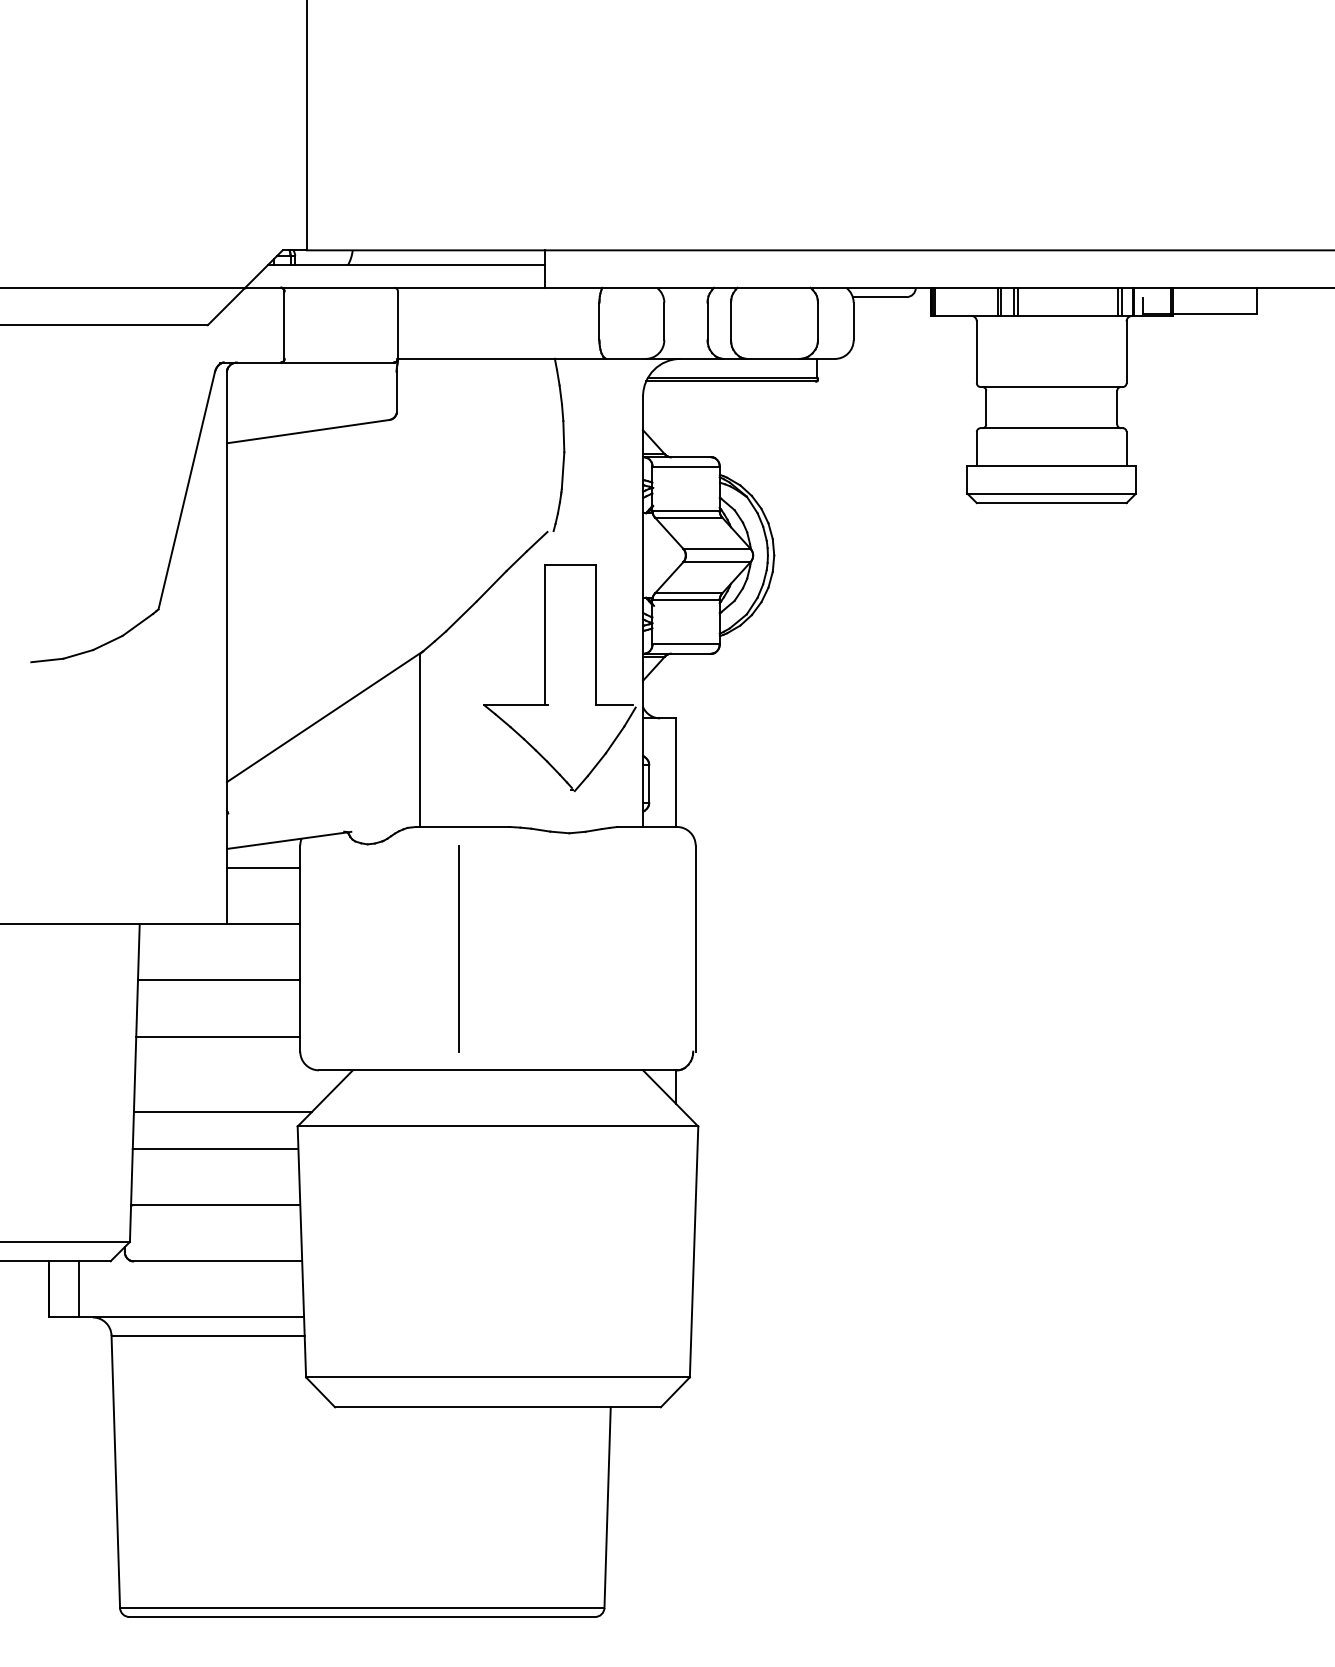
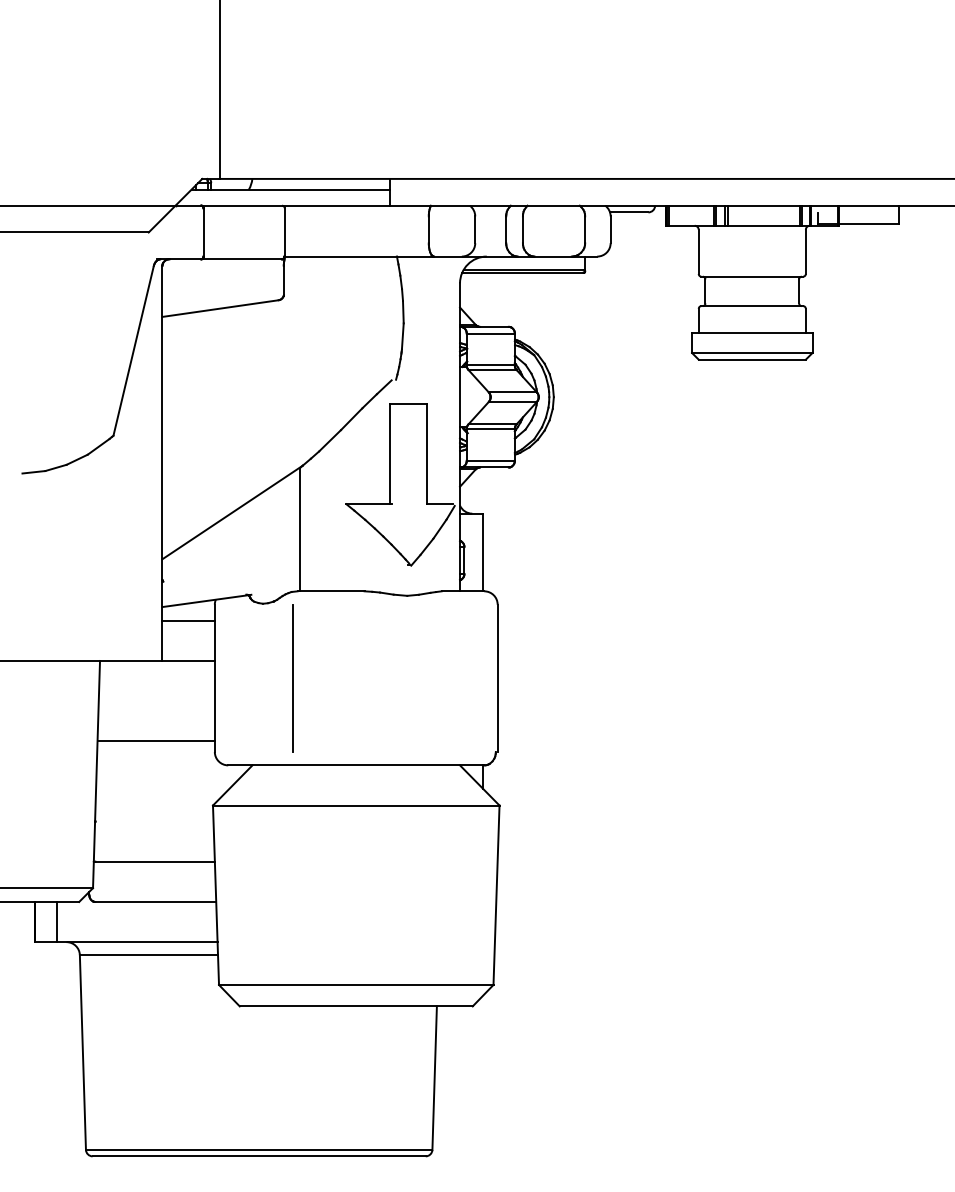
line: (458, 948) -> (292, 678), moved
line: (218, 980) -> (156, 701), removed
line: (222, 1111) -> (159, 794), removed
line: (215, 1148) -> (154, 821), removed

